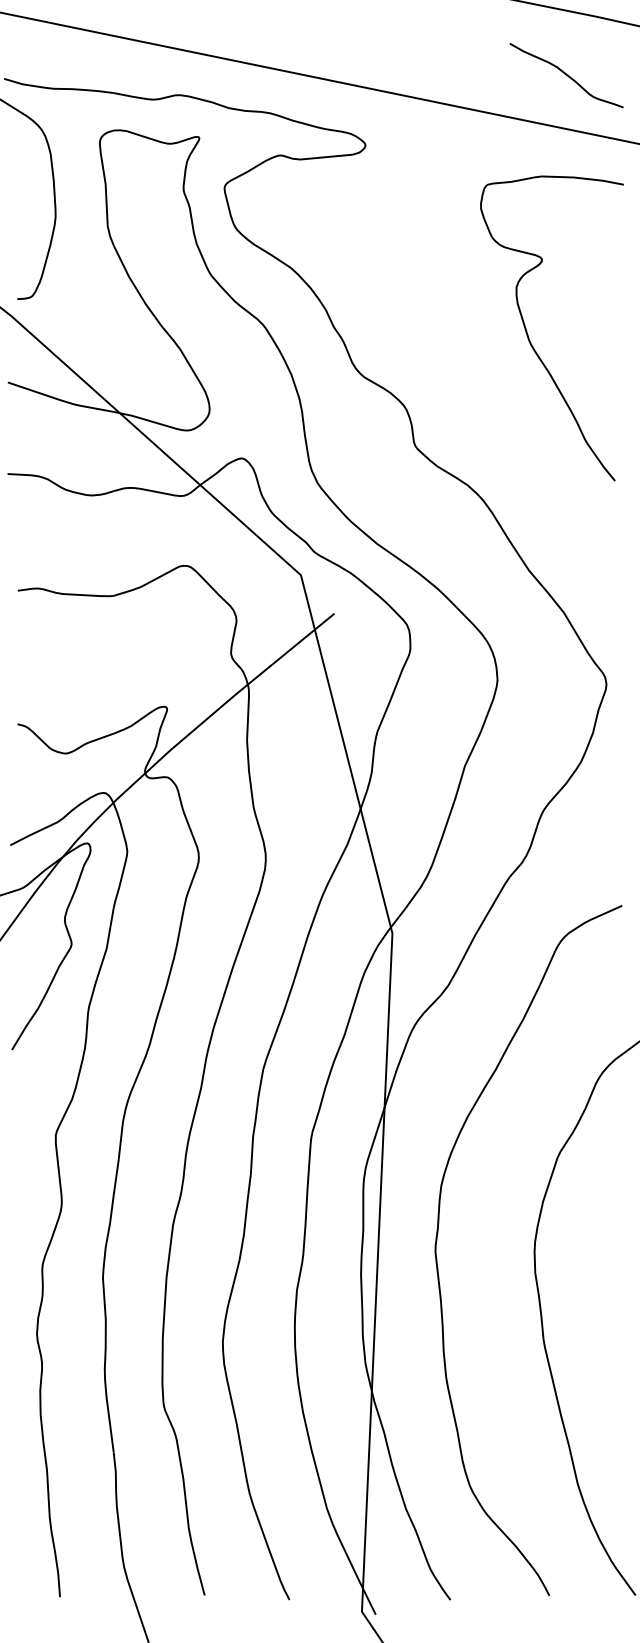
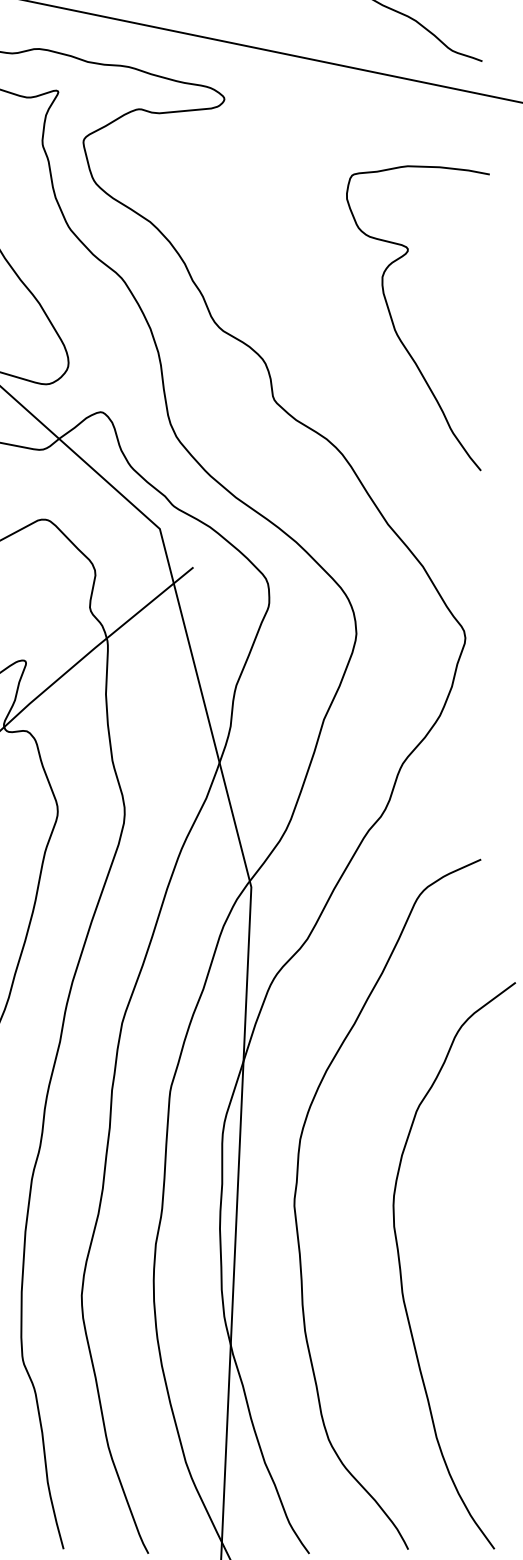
curve: (528, 334) -> (394, 324), moved

